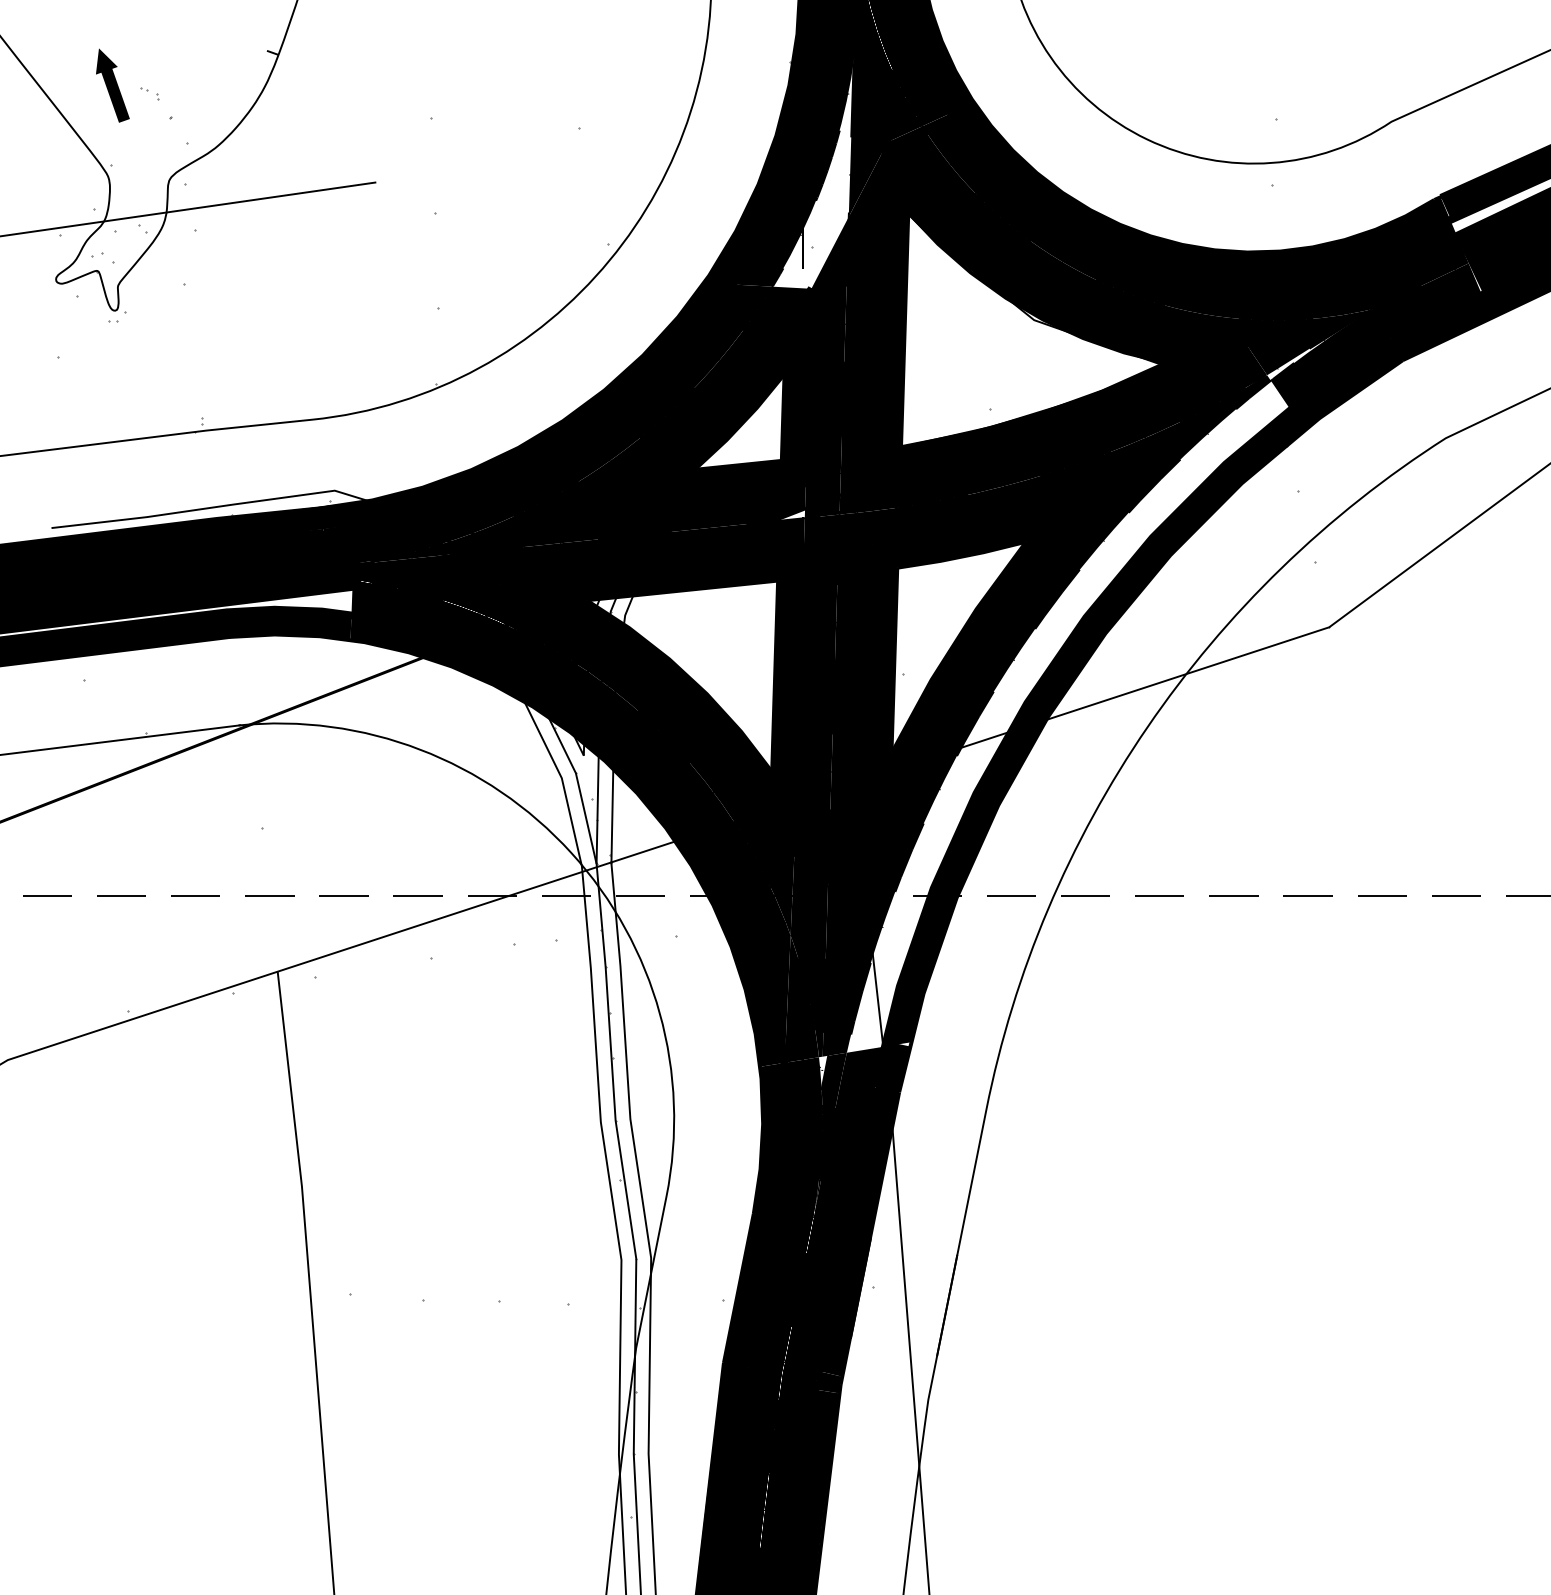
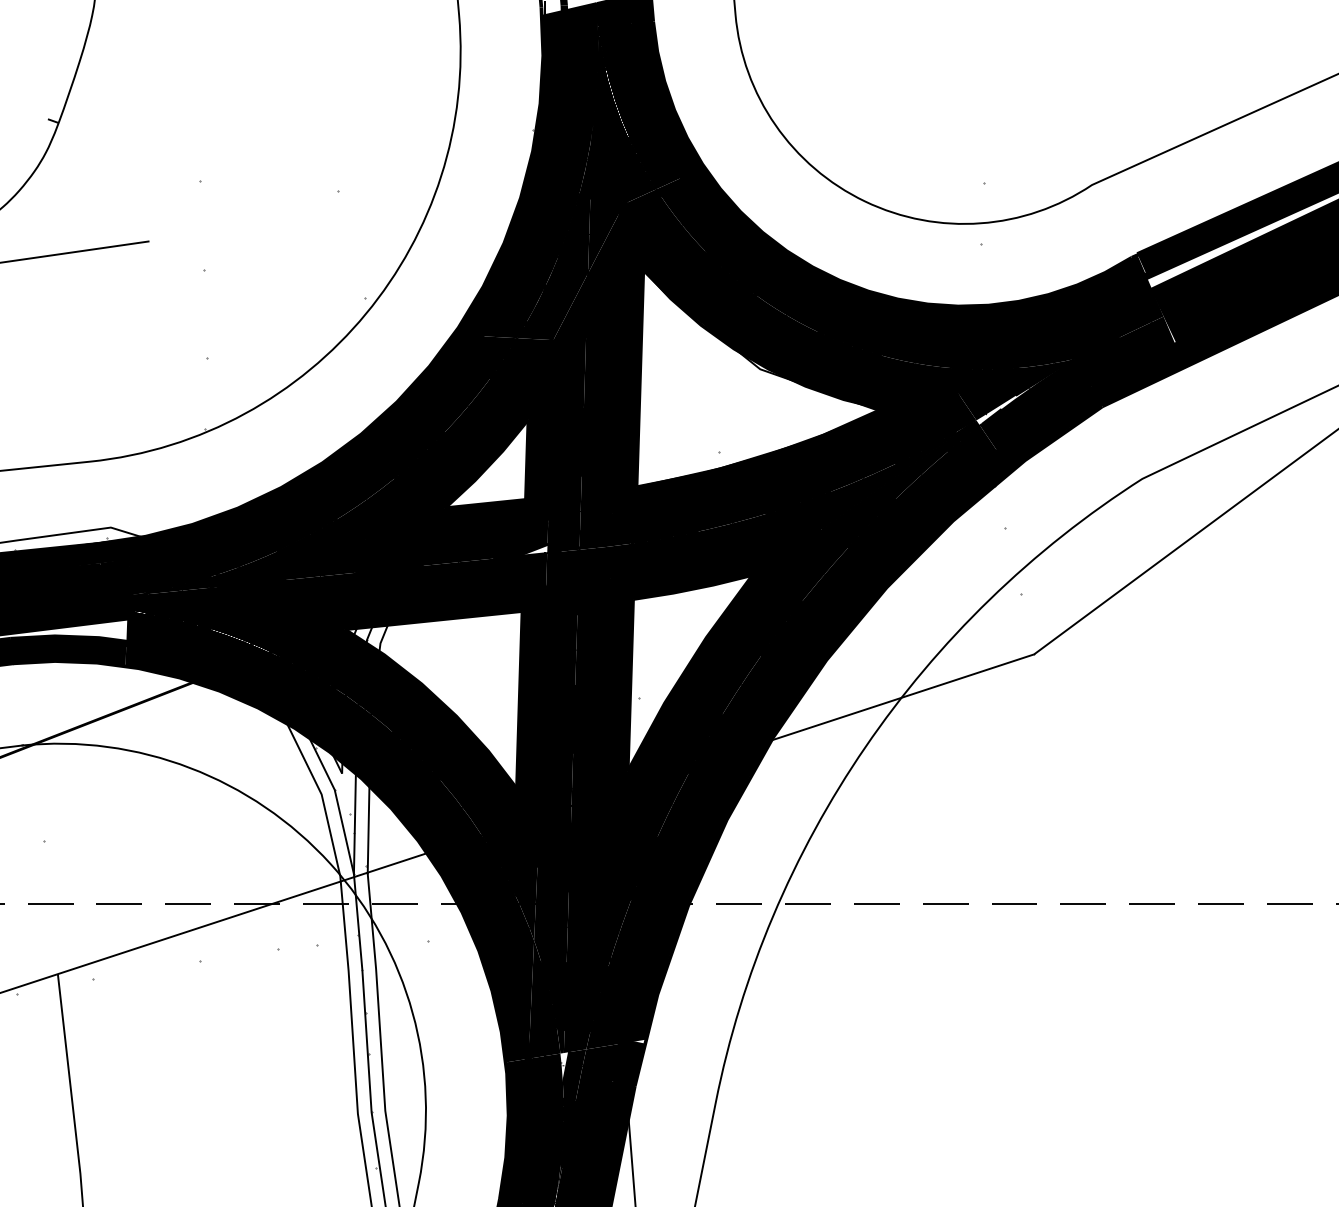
fill: (812, 175) -> (554, 234), added
fill: (1068, 716) -> (792, 737), added

